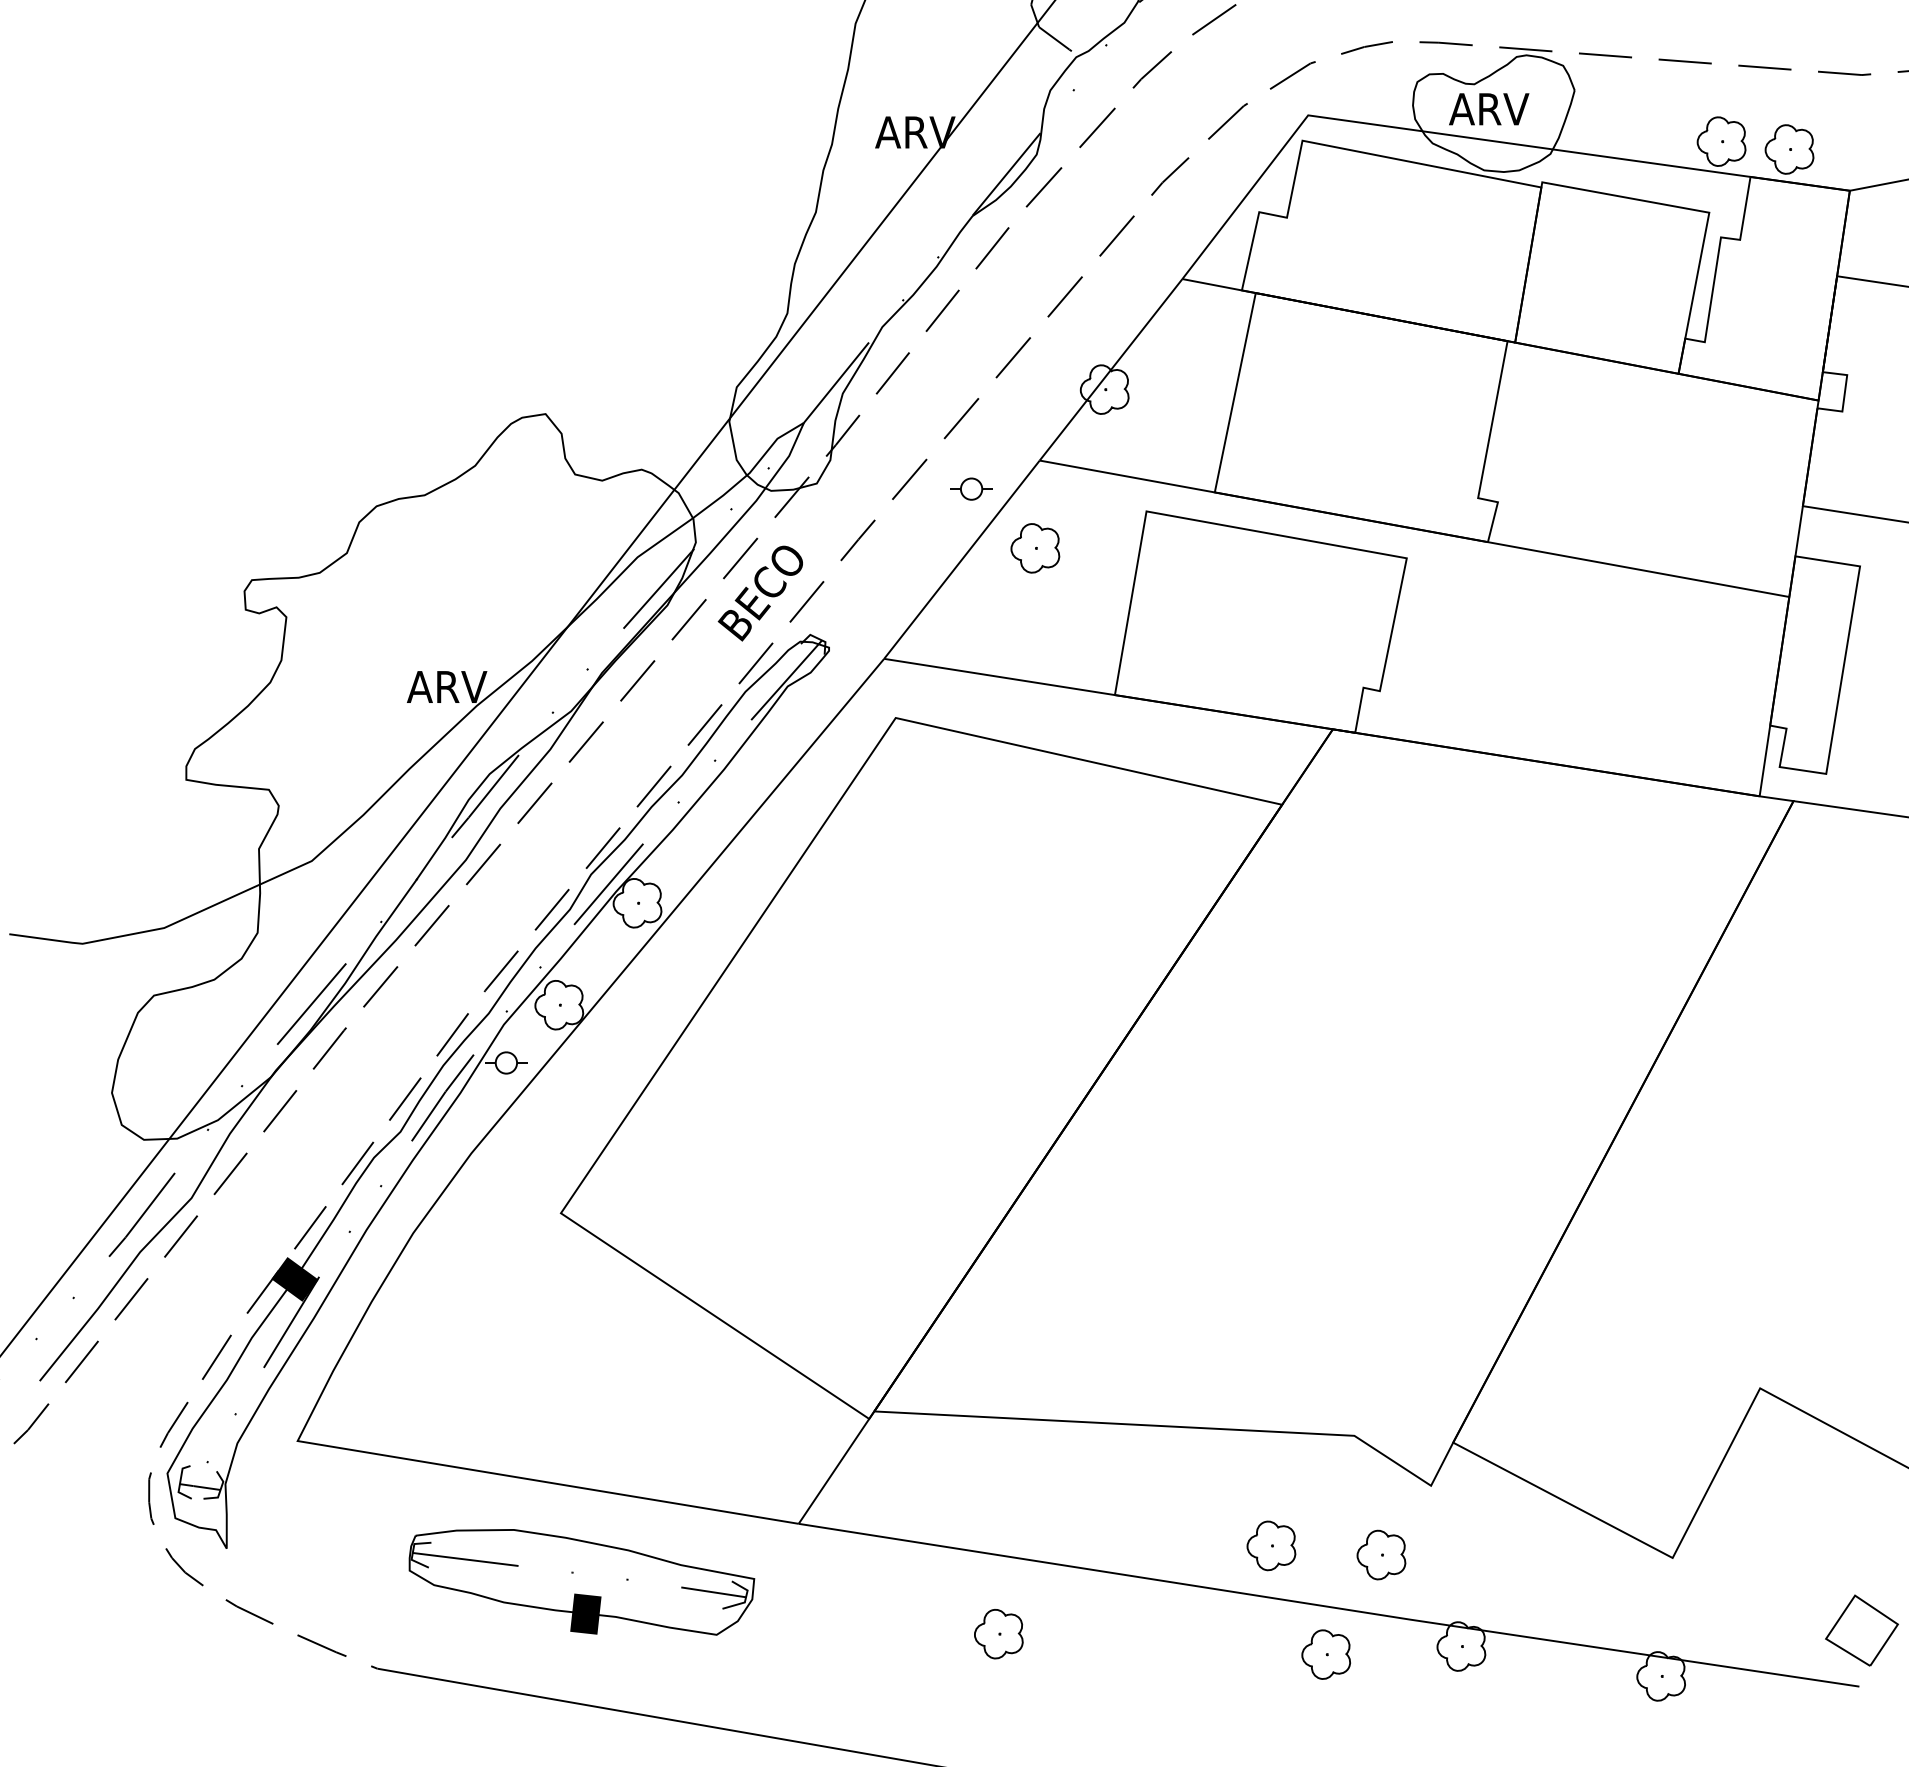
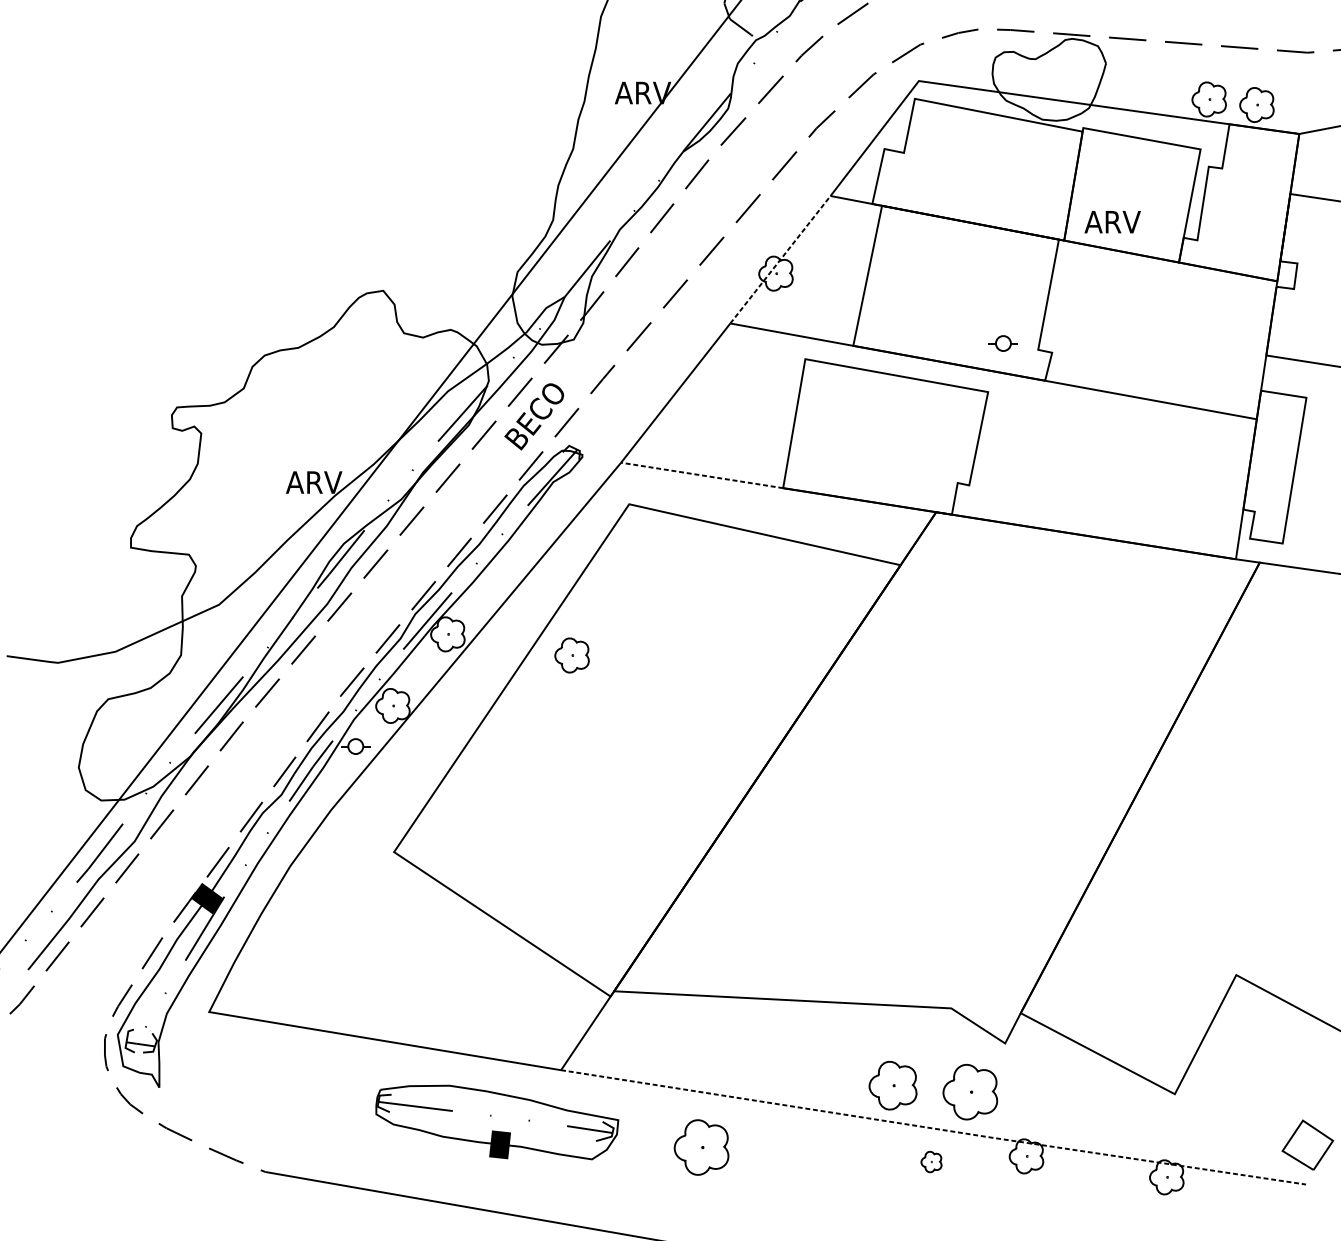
text: (1489, 109) -> (1112, 222), moved
line: (1111, 369) -> (780, 259), solid -> dashed
part: (971, 488) -> (1003, 343), moved
part: (1035, 548) -> (572, 655), moved
line: (999, 676) -> (702, 475), solid -> dashed
part: (1271, 1545) -> (893, 1085), size x1.4
part: (1381, 1554) -> (970, 1091), size x1.6
part: (581, 1582) -> (497, 1122), moved
line: (1329, 1607) -> (933, 1128), solid -> dashed
part: (998, 1634) -> (701, 1147), size x1.6
part: (1325, 1654) -> (931, 1161), size x0.6

